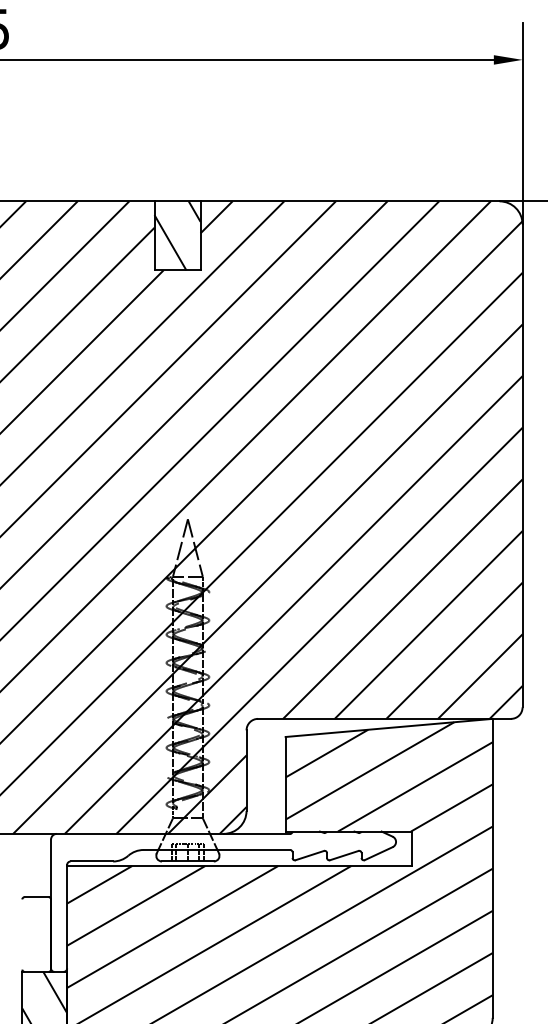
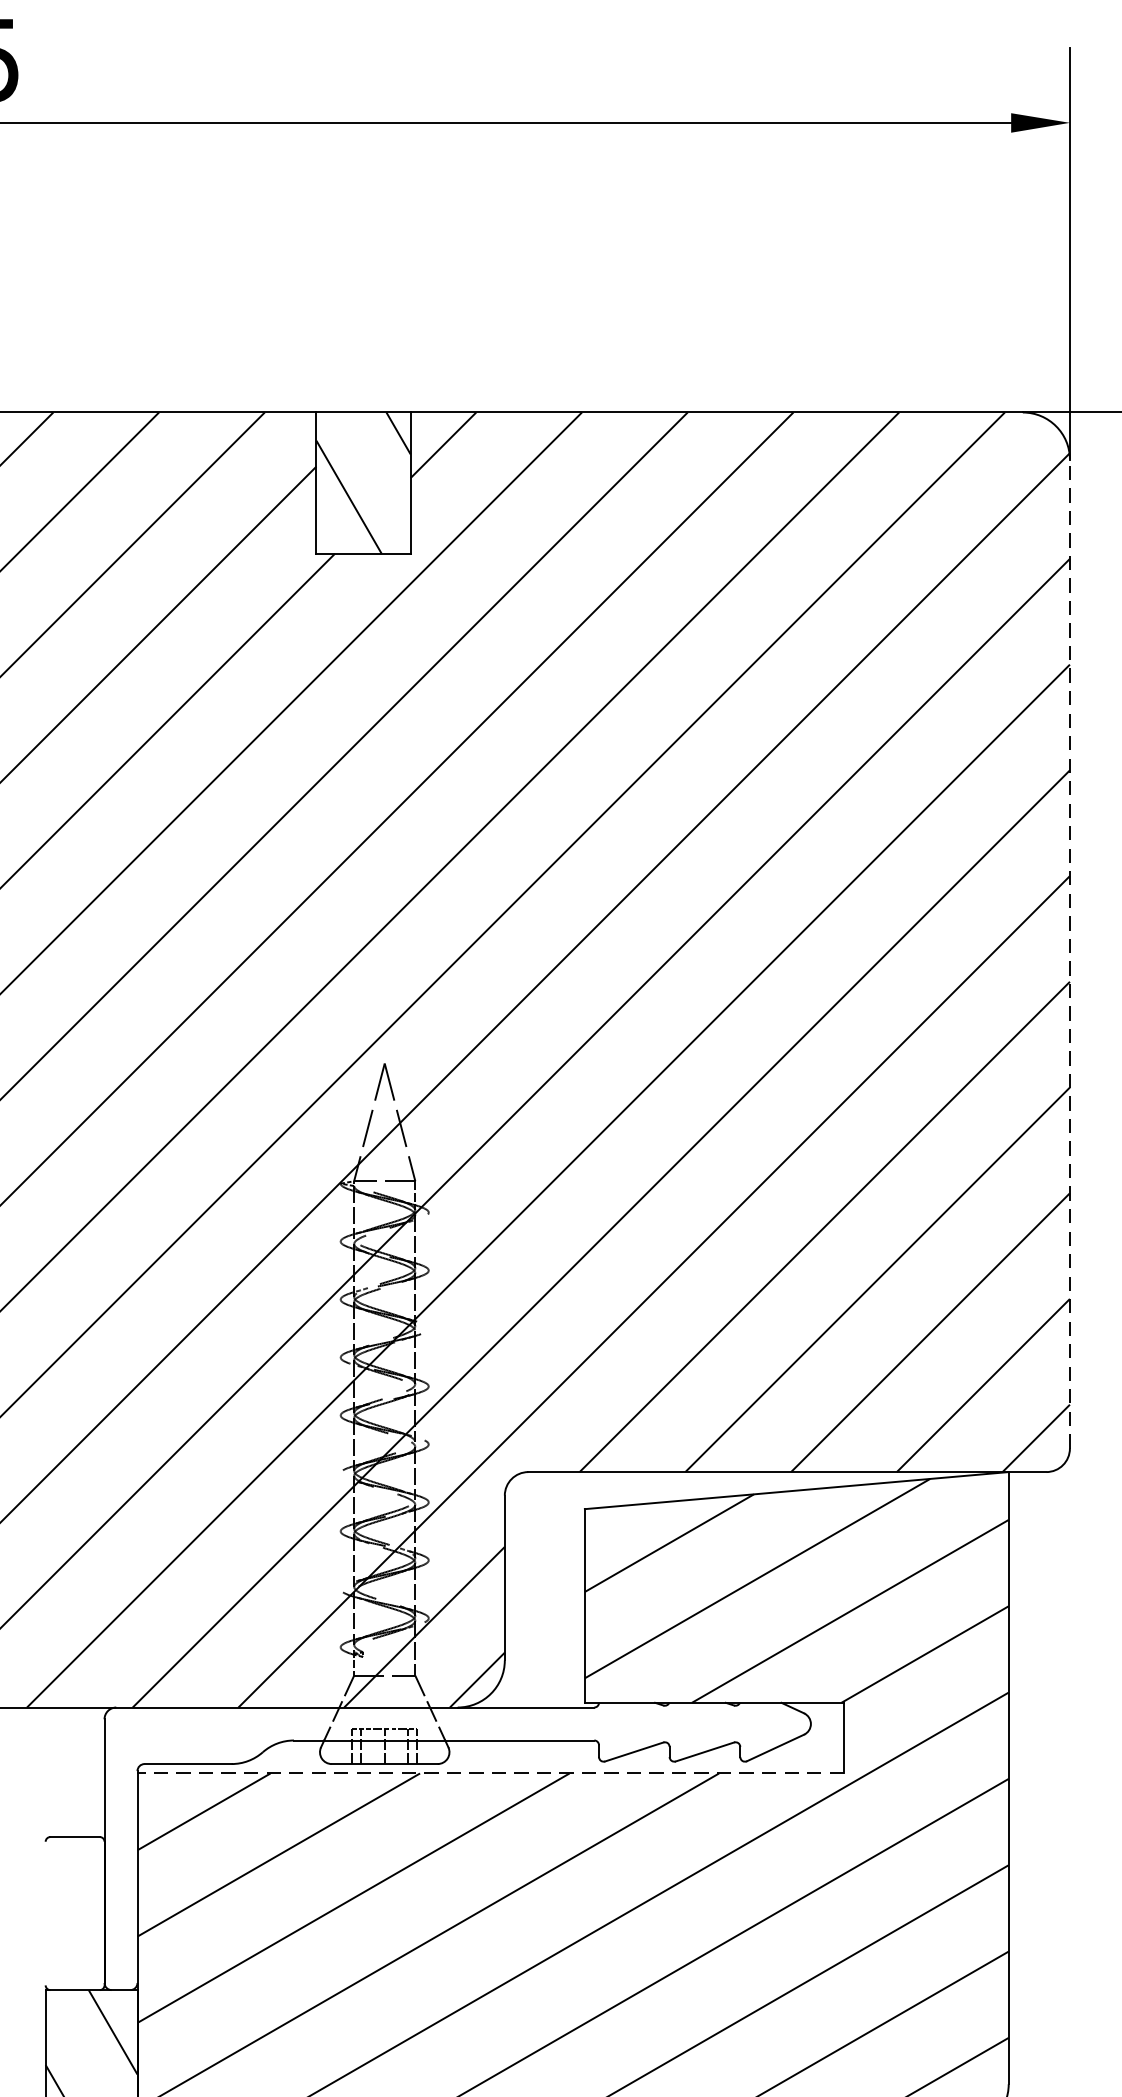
line: (522, 465) -> (1069, 953), solid -> dashed
line: (239, 866) -> (490, 1774), solid -> dashed

